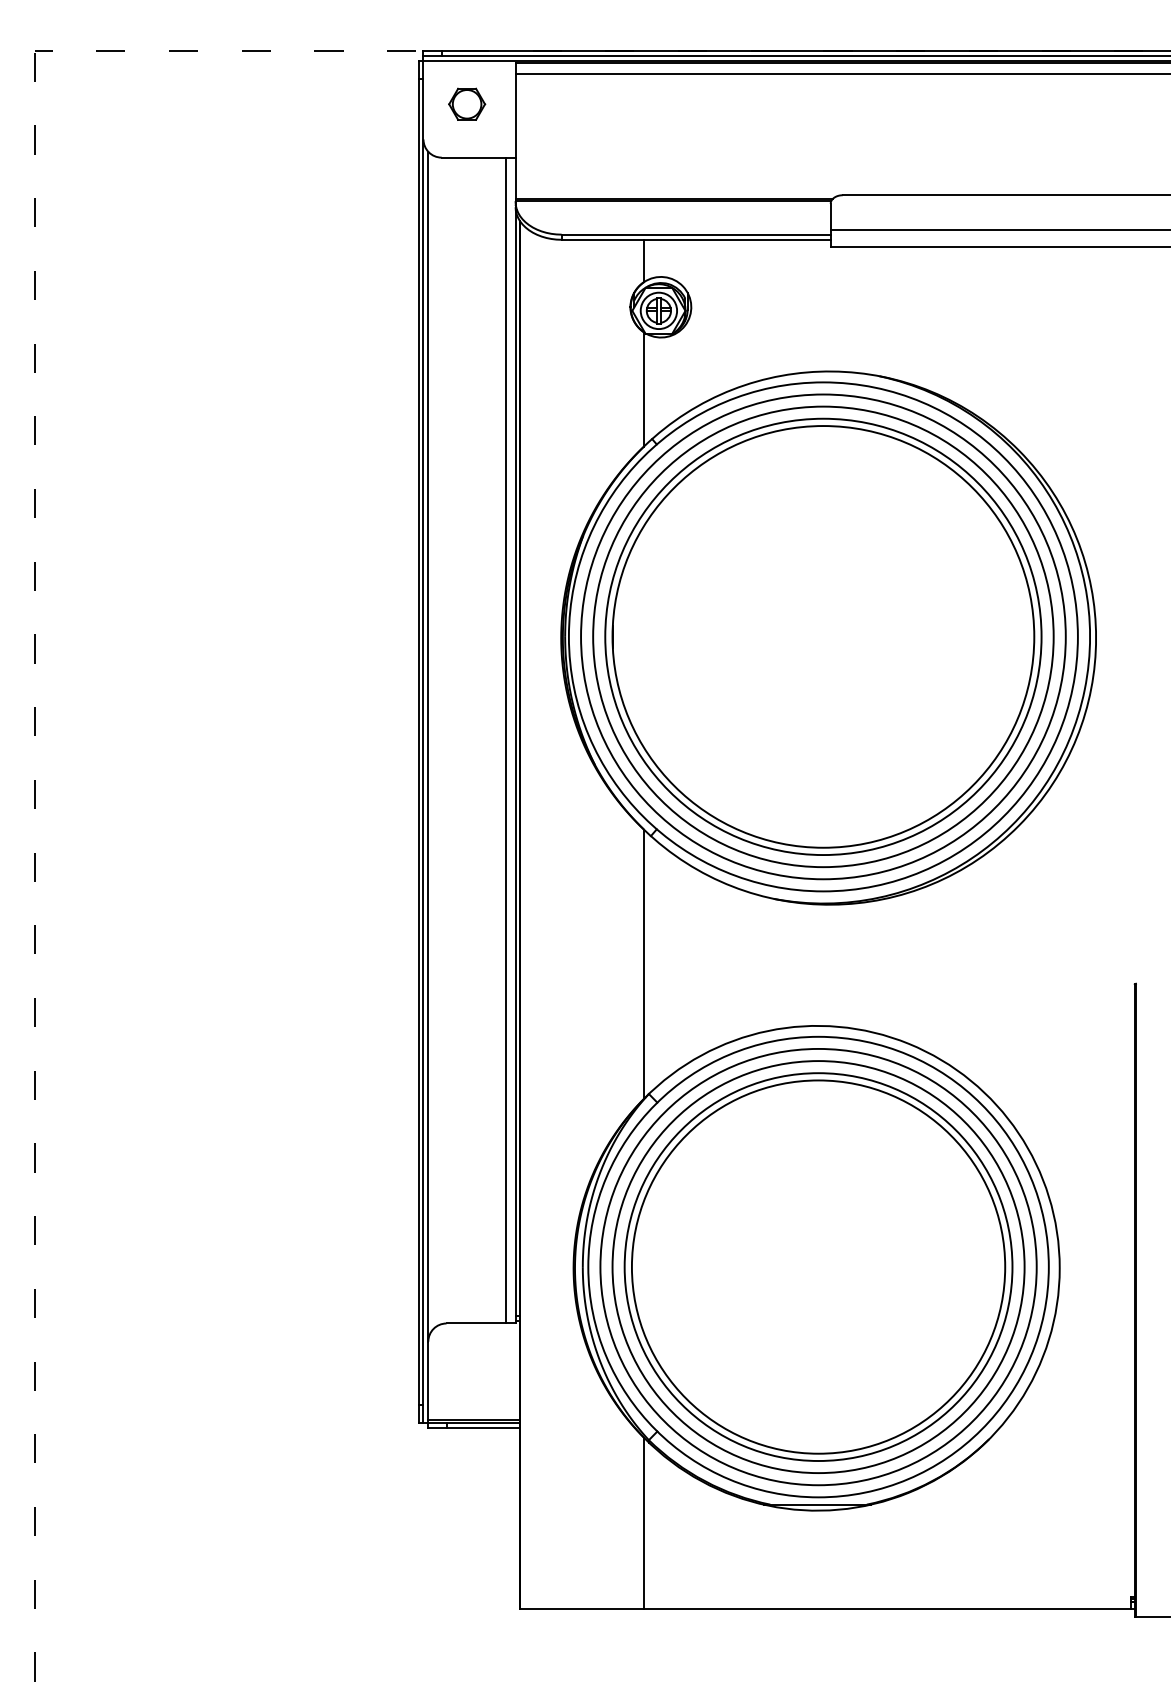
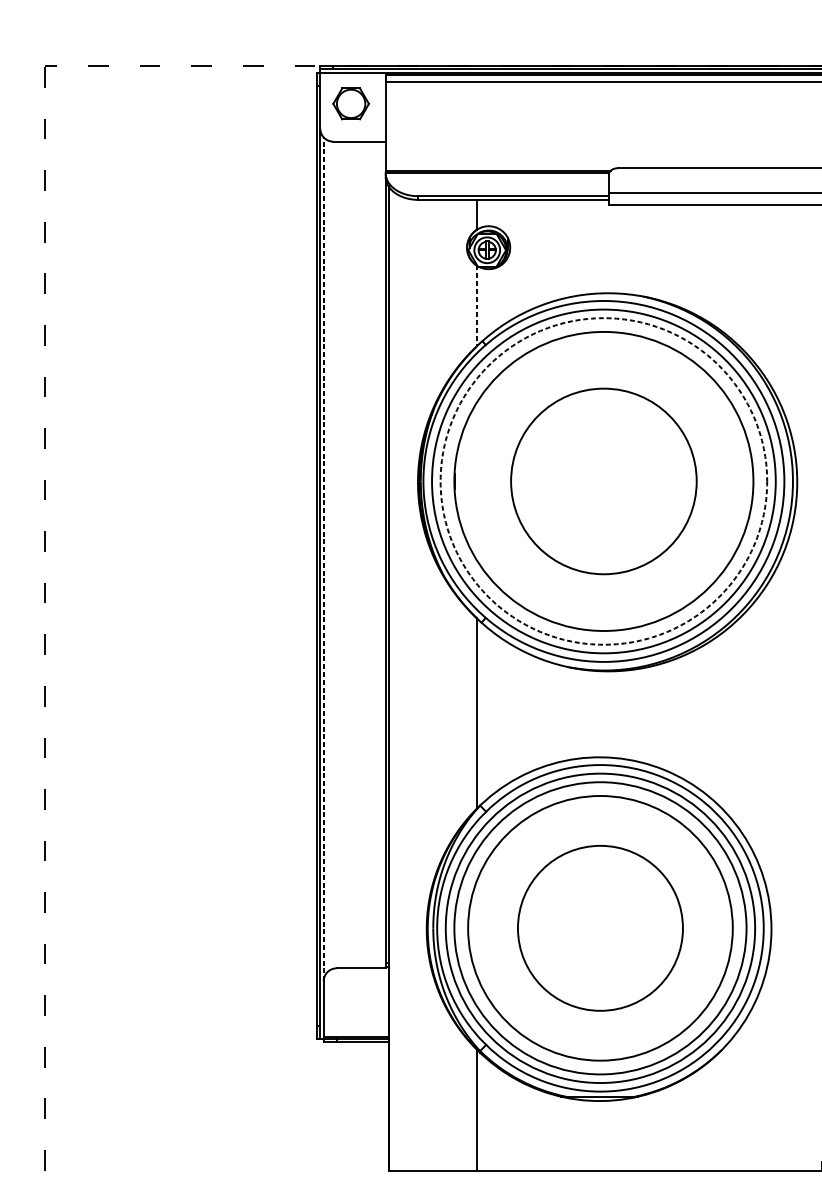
part: (467, 103) -> (351, 103), size x1.4
line: (644, 389) -> (477, 306), solid -> dashed
circle: (823, 636) -> (603, 481), size x0.6
circle: (823, 636) -> (603, 481), solid -> dashed
line: (505, 740) -> (378, 554), removed
line: (428, 746) -> (323, 559), solid -> dashed
circle: (818, 1267) -> (600, 928), size x0.6

